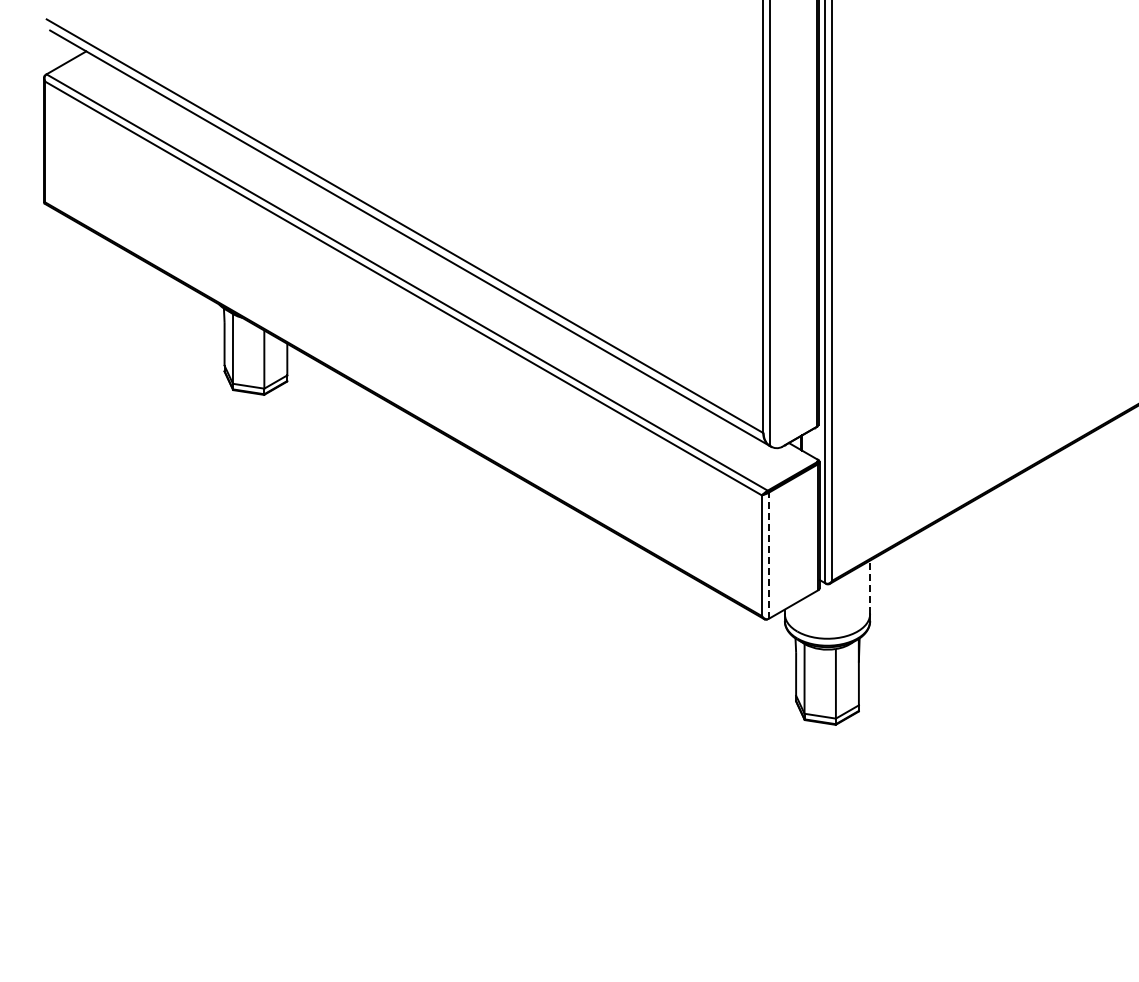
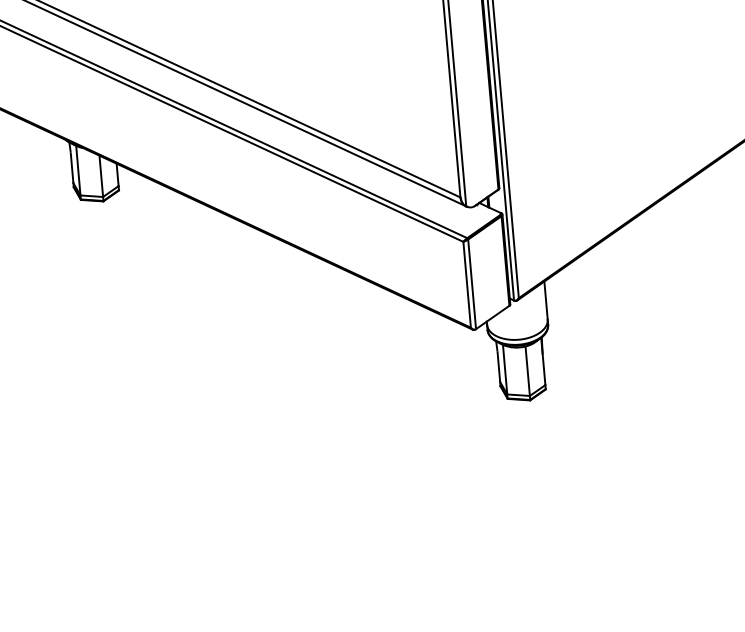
line: (768, 555) -> (471, 284), dashed -> solid
line: (870, 587) -> (546, 300), dashed -> solid

